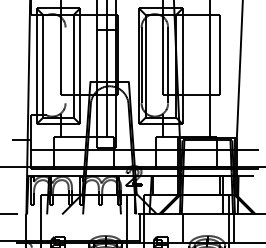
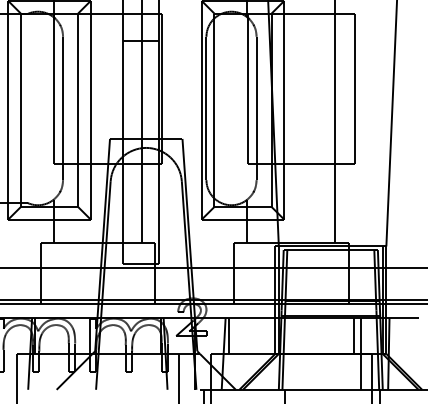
line: (65, 65) -> (62, 108), added

